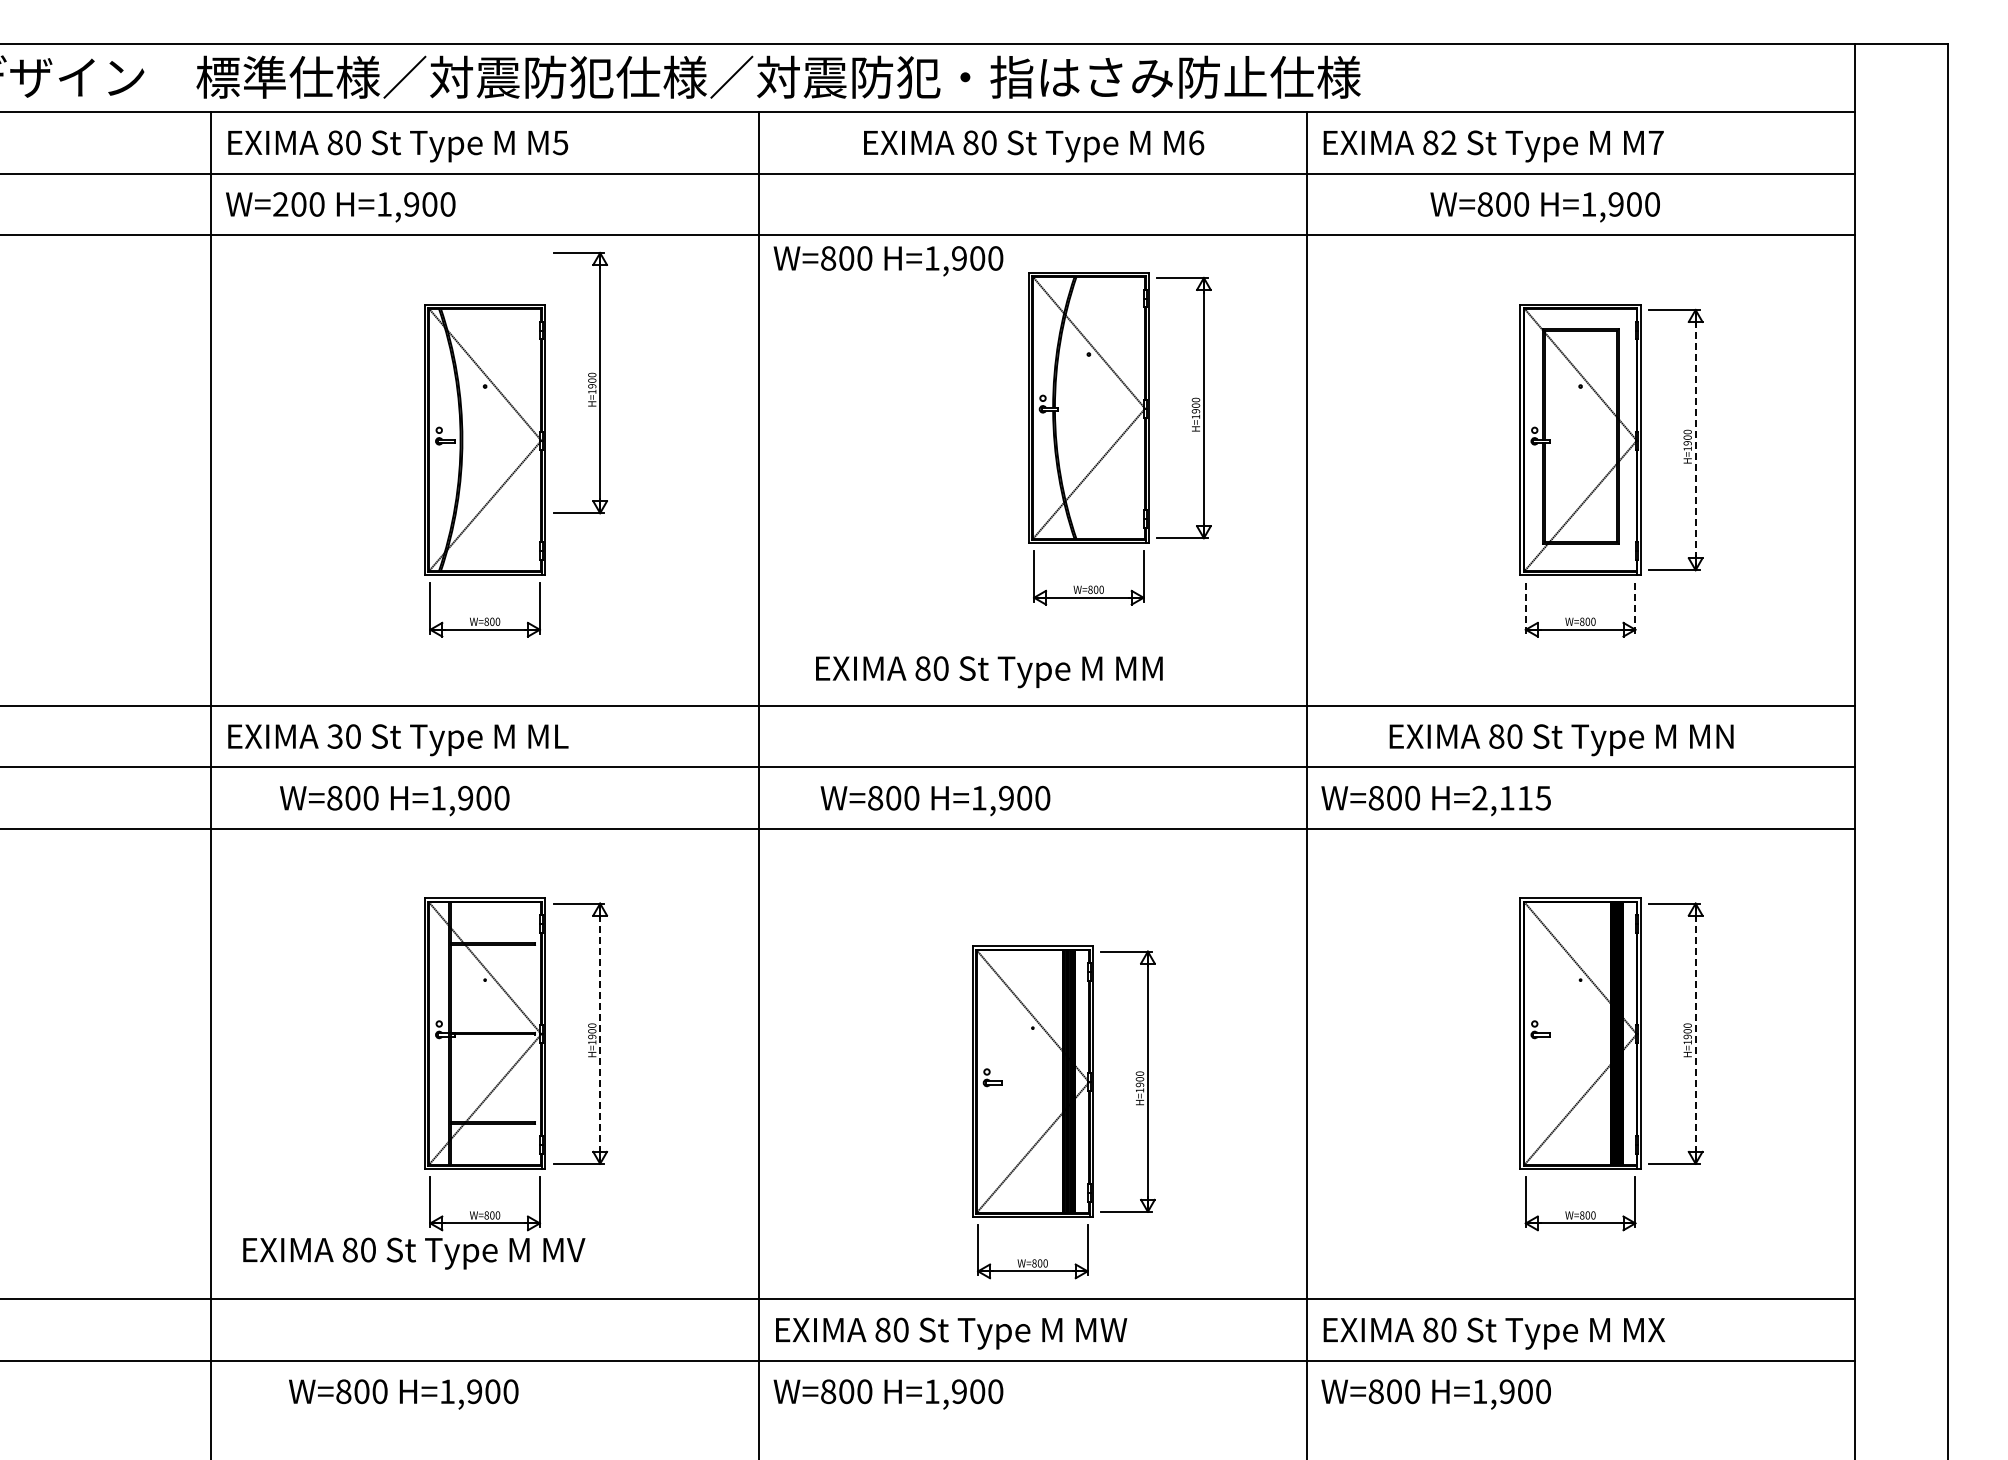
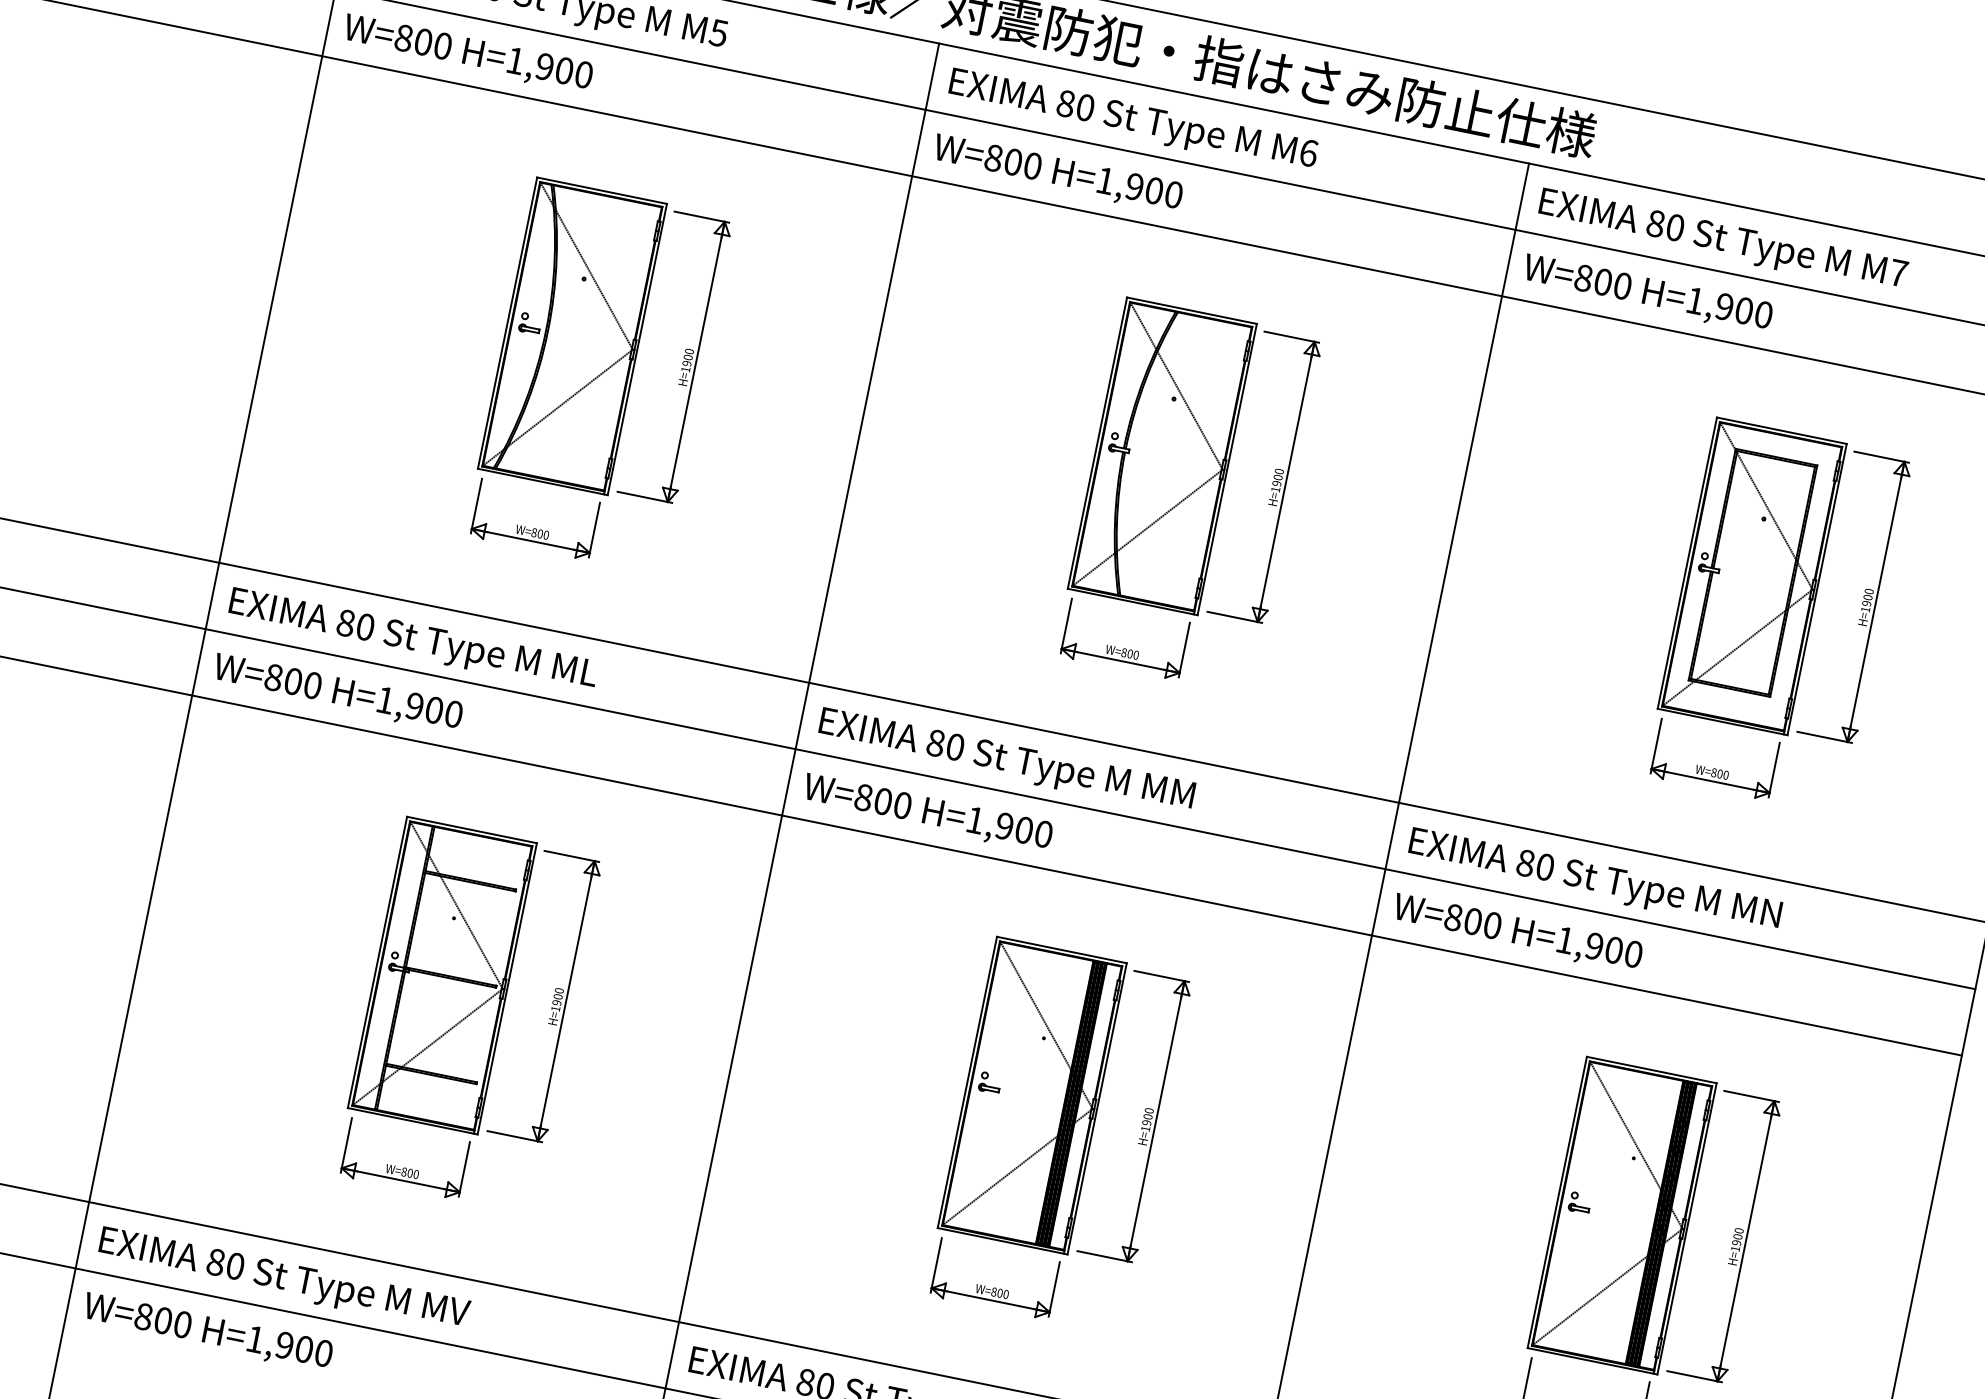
text: (1448, 142) -> (1675, 227), 82 -> 80
text: (1034, 146) -> (1133, 121), moved
text: (280, 204) -> (403, 38), W=200 -> W=800
text: (1544, 207) -> (1646, 294), moved
text: (888, 261) -> (1057, 174), moved
part: (588, 381) -> (684, 357), moved
part: (1119, 438) -> (1188, 496), moved
line: (1695, 439) -> (1875, 601), dashed -> solid
line: (1525, 609) -> (1655, 747), dashed -> solid
line: (1635, 609) -> (1774, 771), dashed -> solid
text: (989, 672) -> (1006, 761), moved
text: (334, 736) -> (345, 622), 30 -> 80
text: (1561, 740) -> (1594, 881), moved
text: (1511, 797) -> (1599, 946), H=2,115 -> H=1,900
text: (394, 800) -> (337, 693), moved
text: (935, 800) -> (927, 813), moved
line: (600, 1033) -> (566, 1001), dashed -> solid
line: (1695, 1033) -> (1745, 1240), dashed -> solid
part: (1063, 1112) -> (1058, 1135), moved
text: (414, 1253) -> (284, 1280), moved
text: (403, 1394) -> (207, 1332), moved

